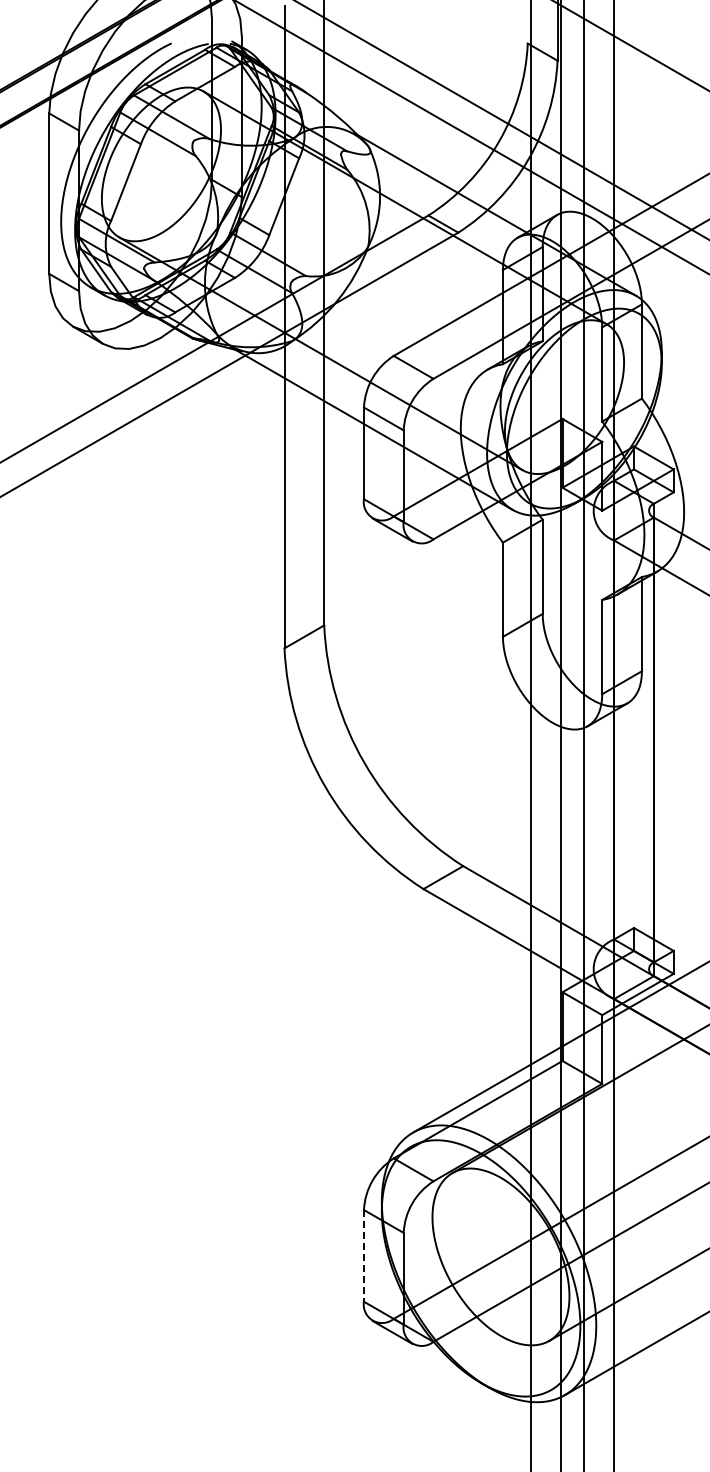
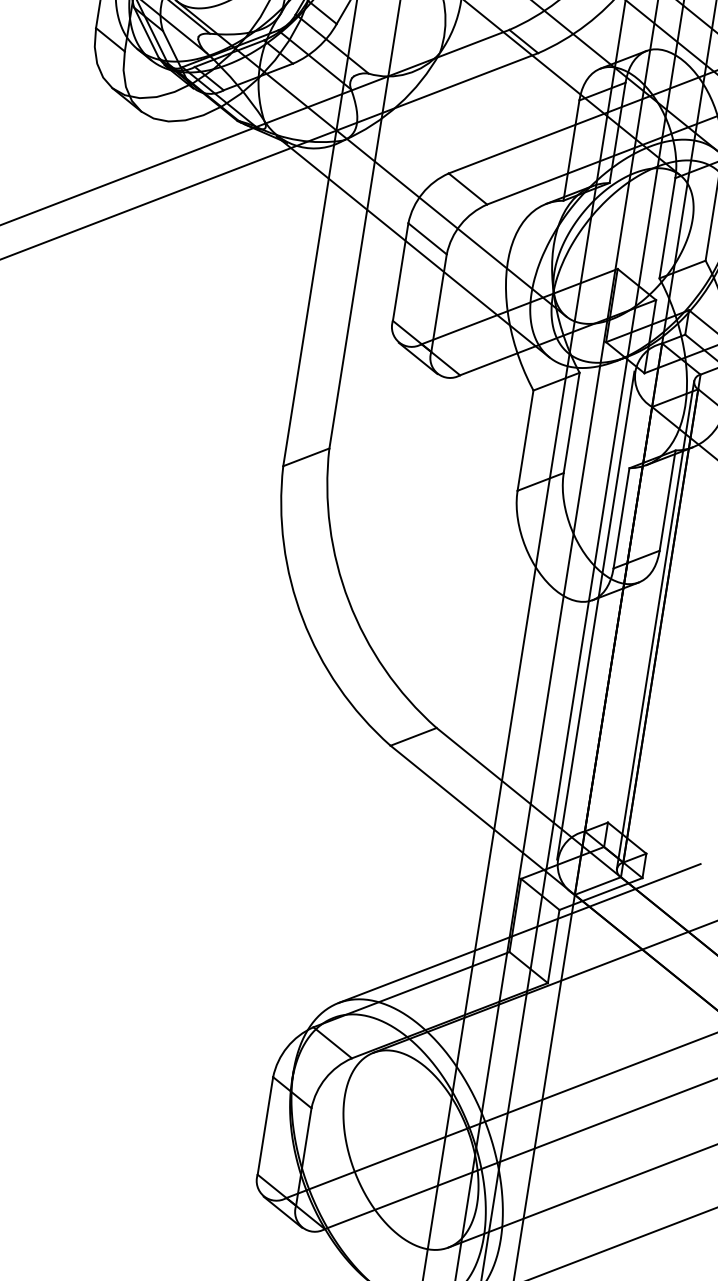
line: (592, 739) -> (595, 615), added
line: (648, 739) -> (655, 624), added
line: (363, 1255) -> (264, 1125), dashed -> solid

